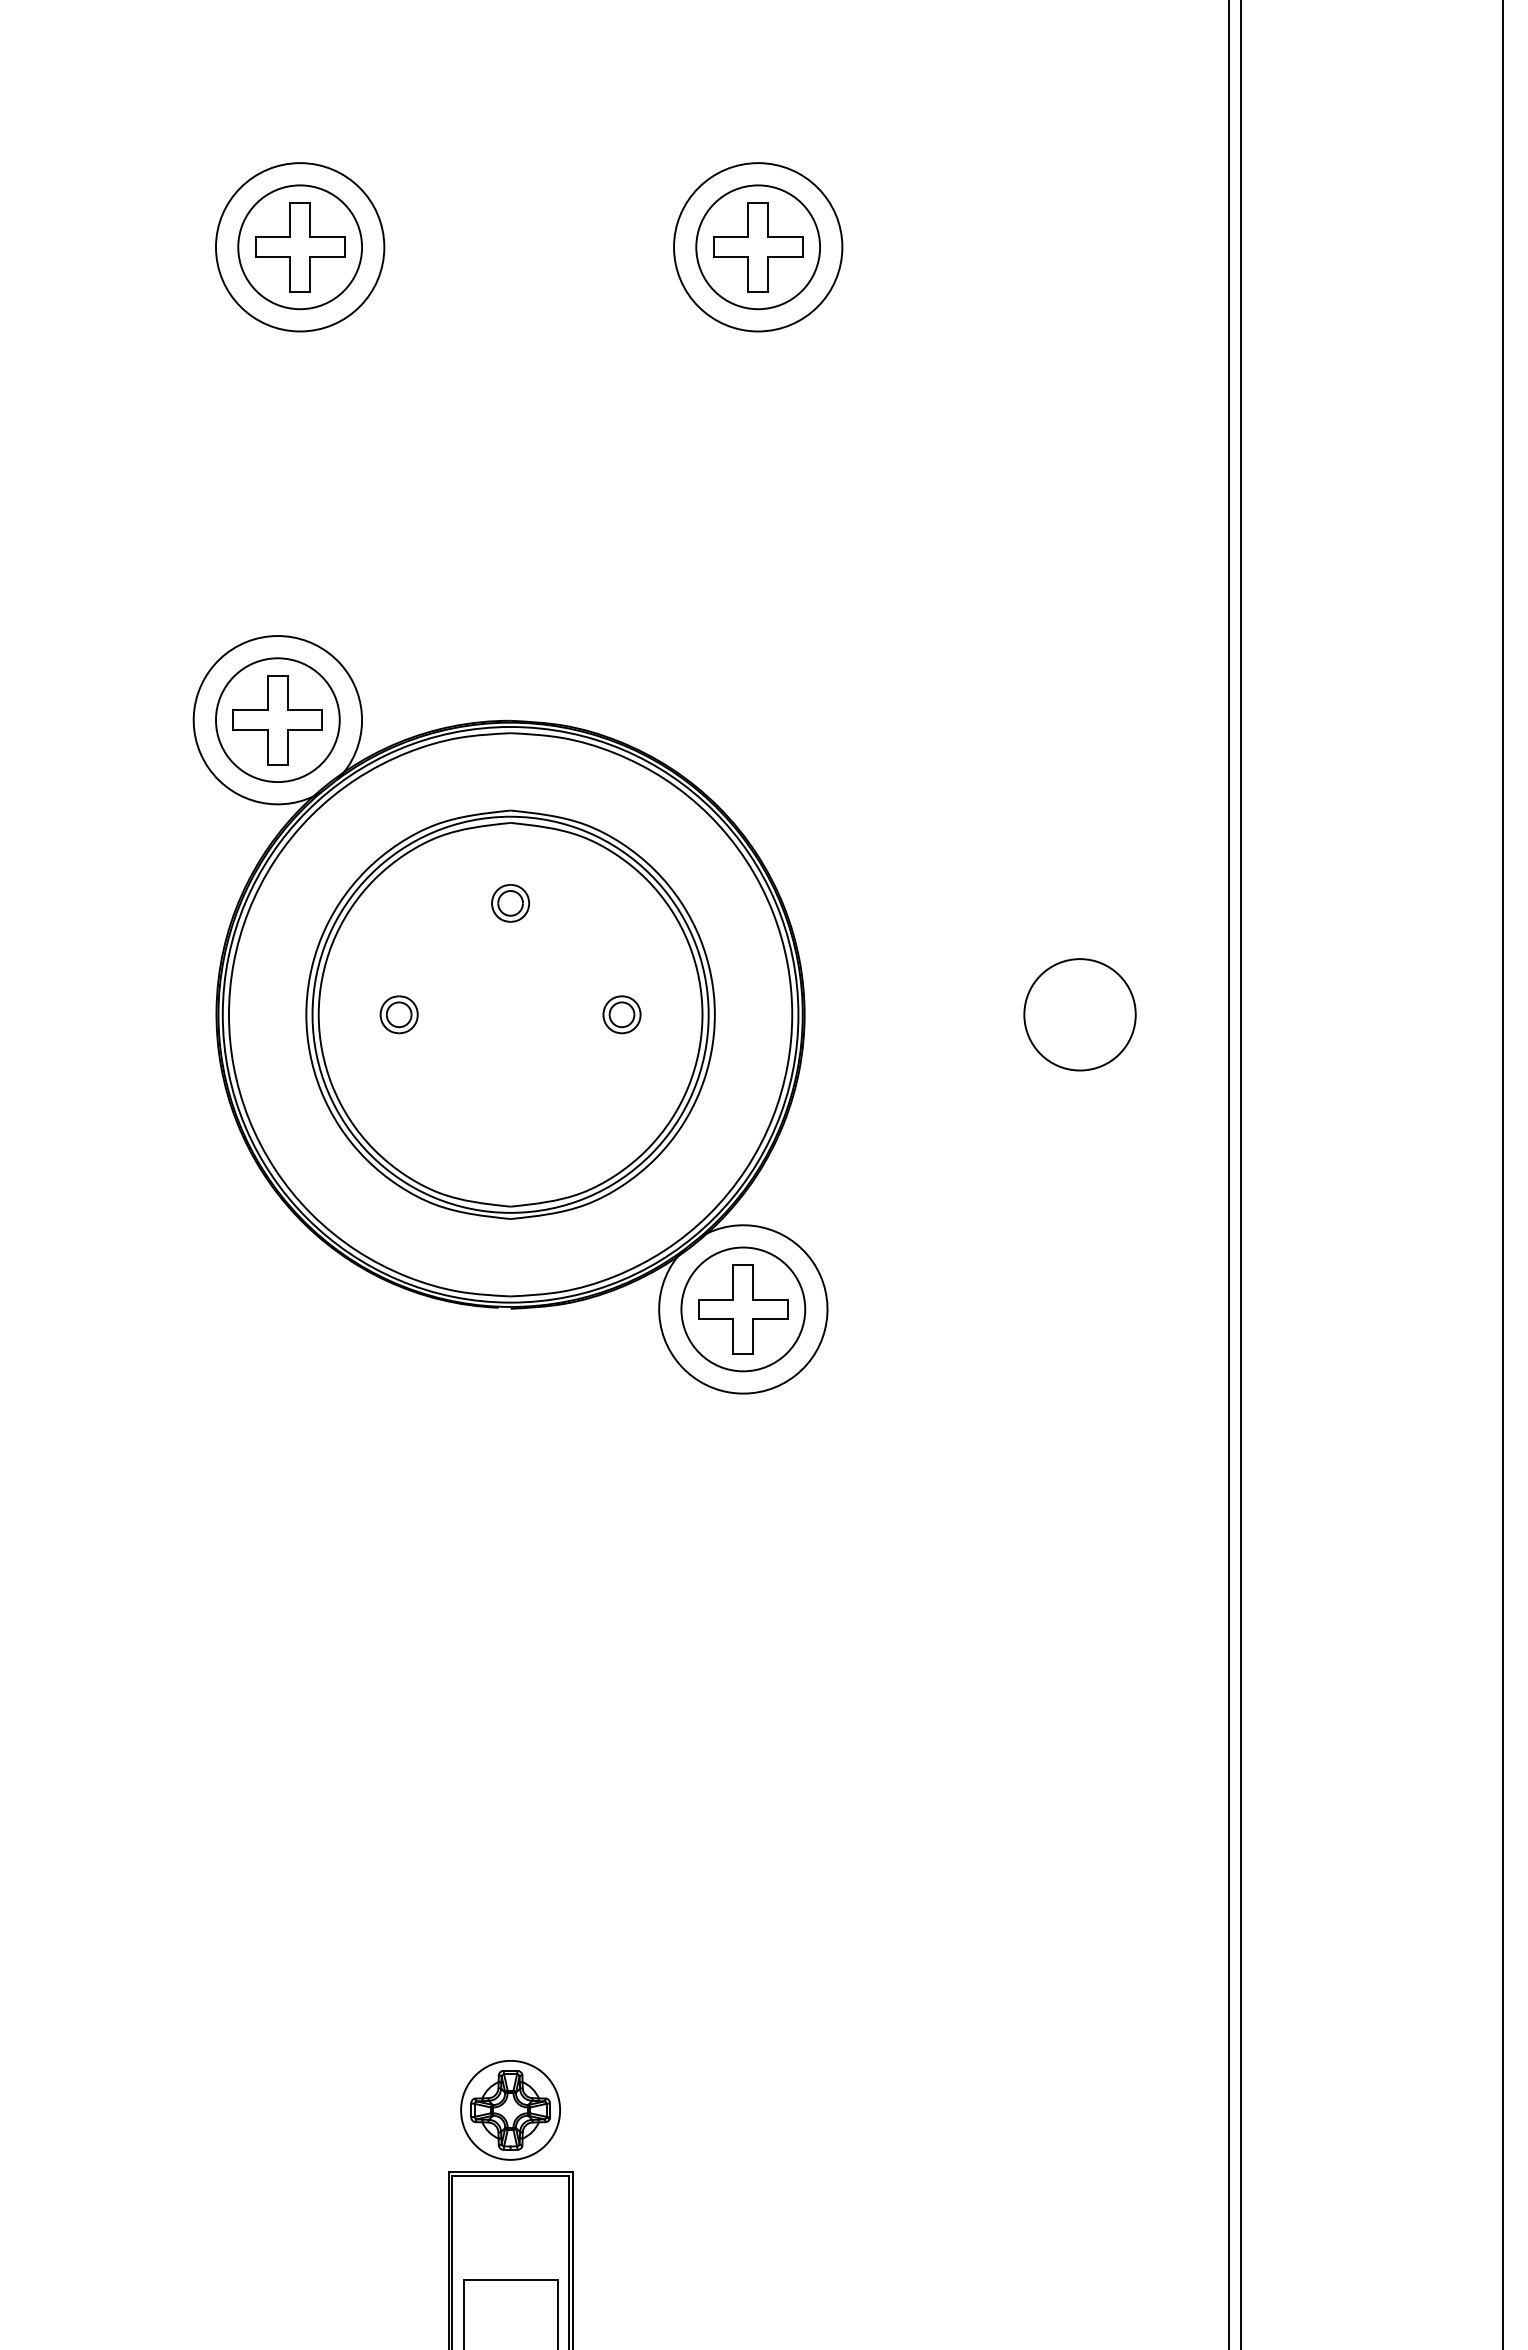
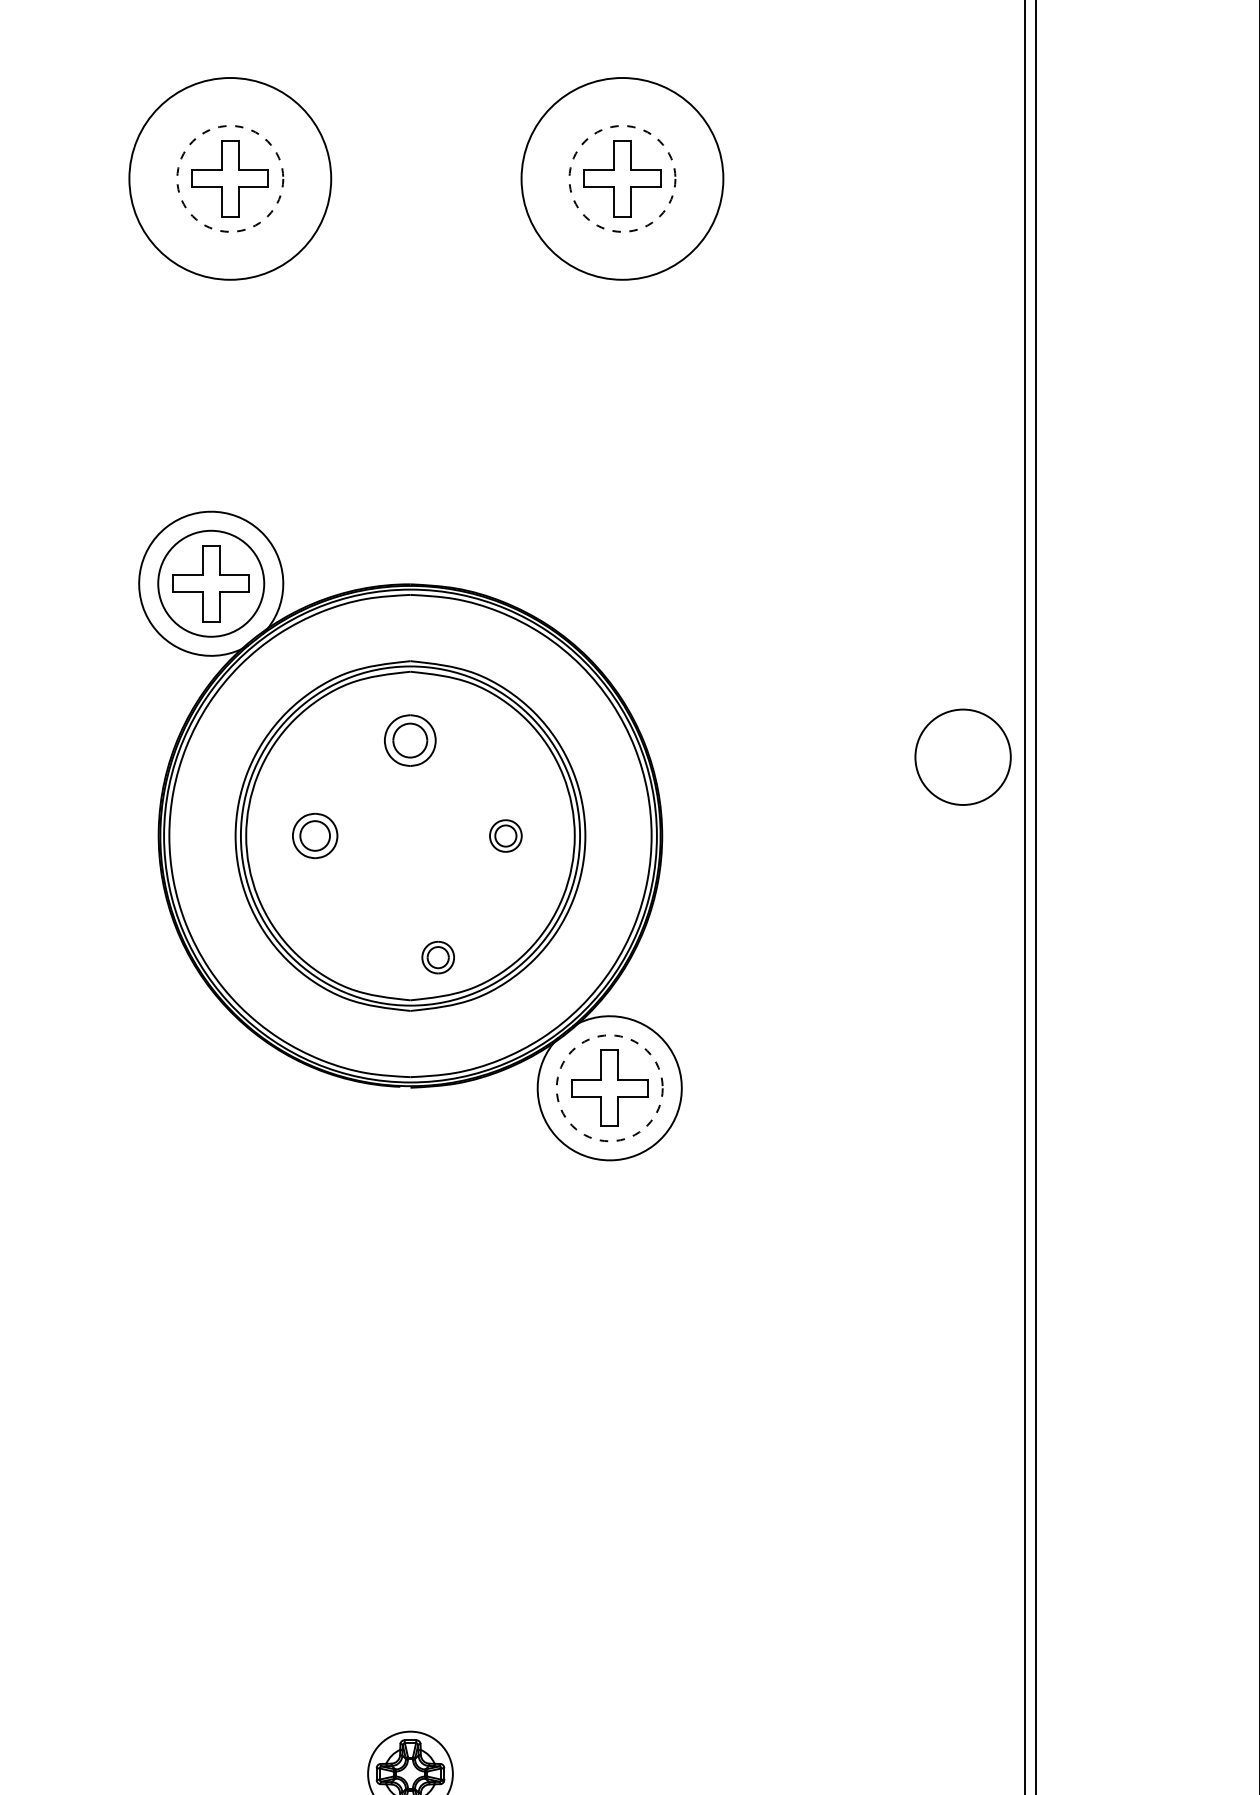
circle: (299, 247) -> (229, 179), size x1.4
circle: (300, 247) -> (230, 179), solid -> dashed
circle: (758, 247) -> (622, 179), size x1.4
circle: (758, 247) -> (622, 179), solid -> dashed
part: (510, 903) -> (410, 740), size x1.6
part: (398, 1014) -> (314, 835), size x1.4
circle: (1079, 1014) -> (962, 757), moved
part: (542, 1156) -> (437, 957), added
circle: (743, 1309) -> (609, 1088), solid -> dashed

